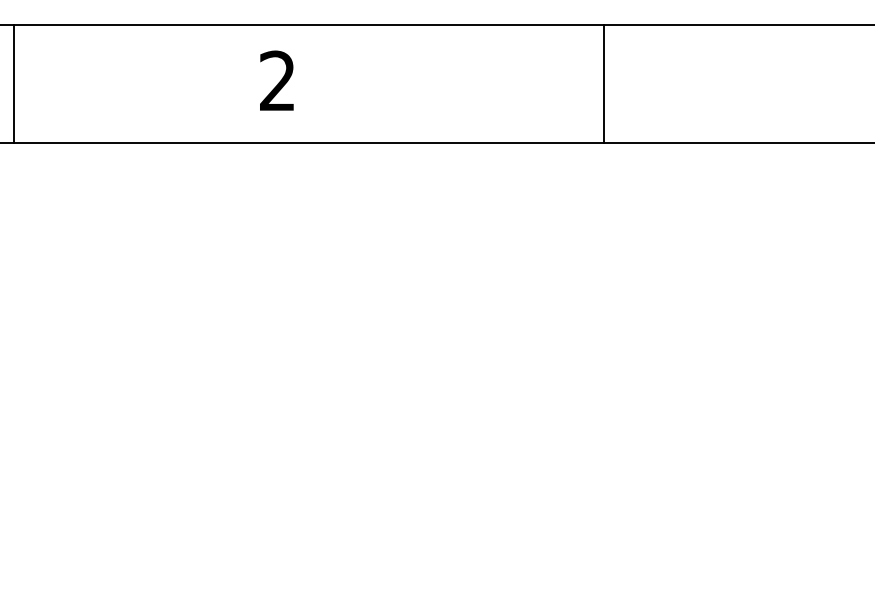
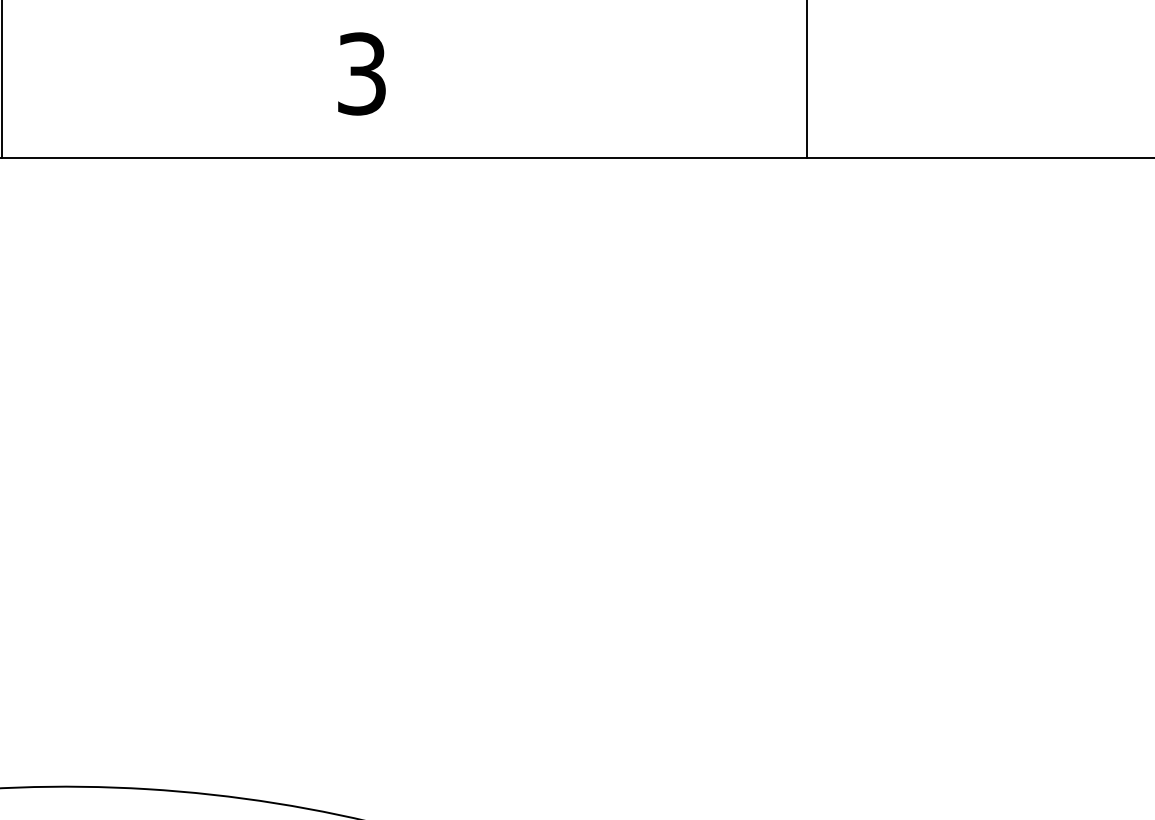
text: (277, 80) -> (361, 73), 2 -> 3

